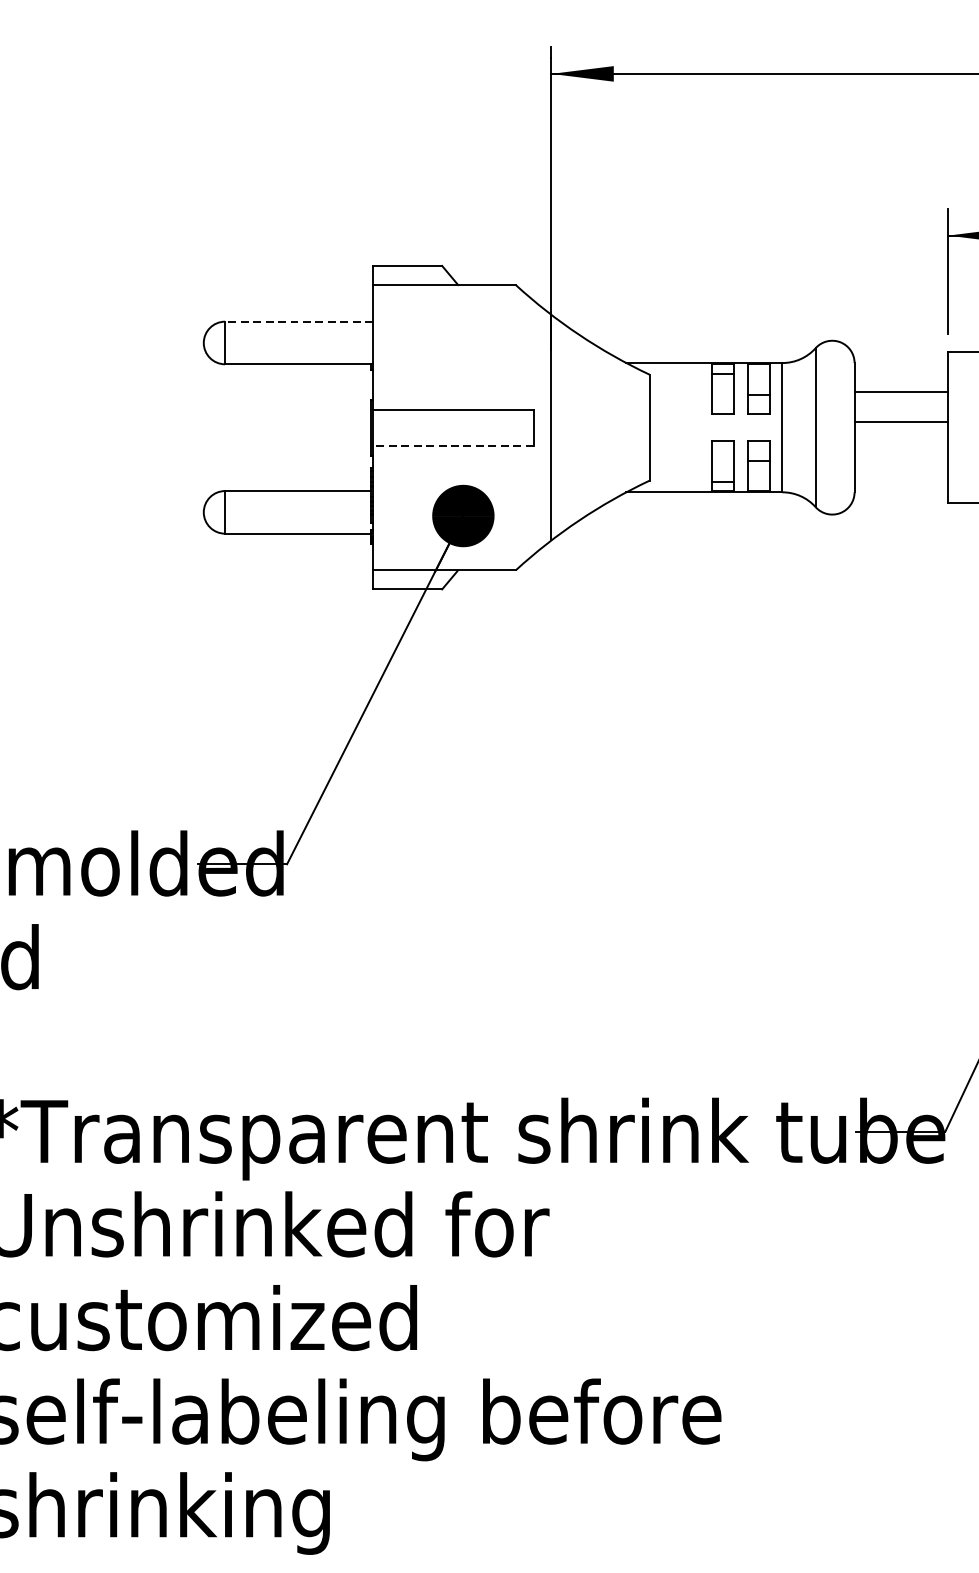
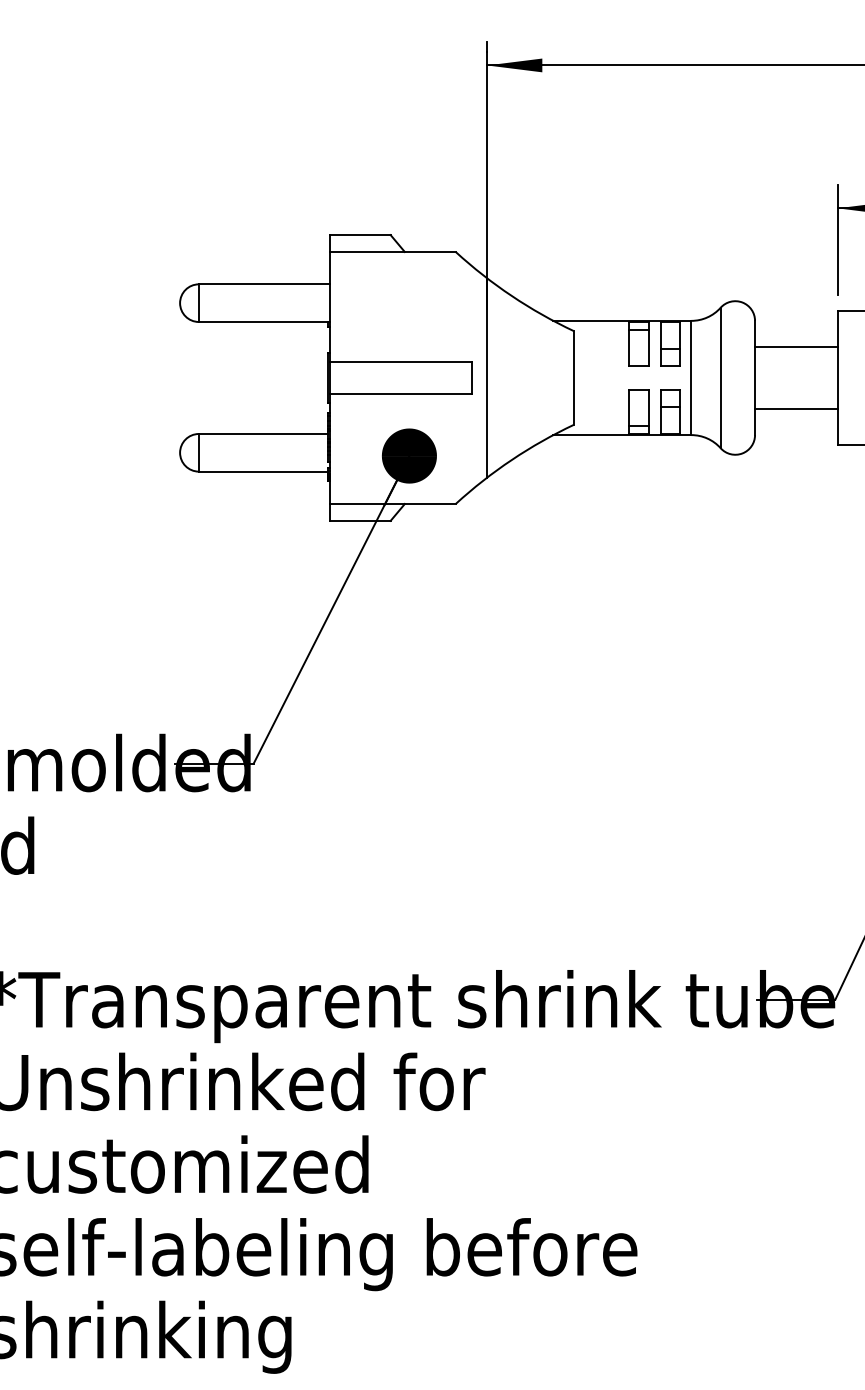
line: (298, 321) -> (263, 284), dashed -> solid
line: (901, 422) -> (796, 409), moved
line: (453, 445) -> (400, 393), dashed -> solid

